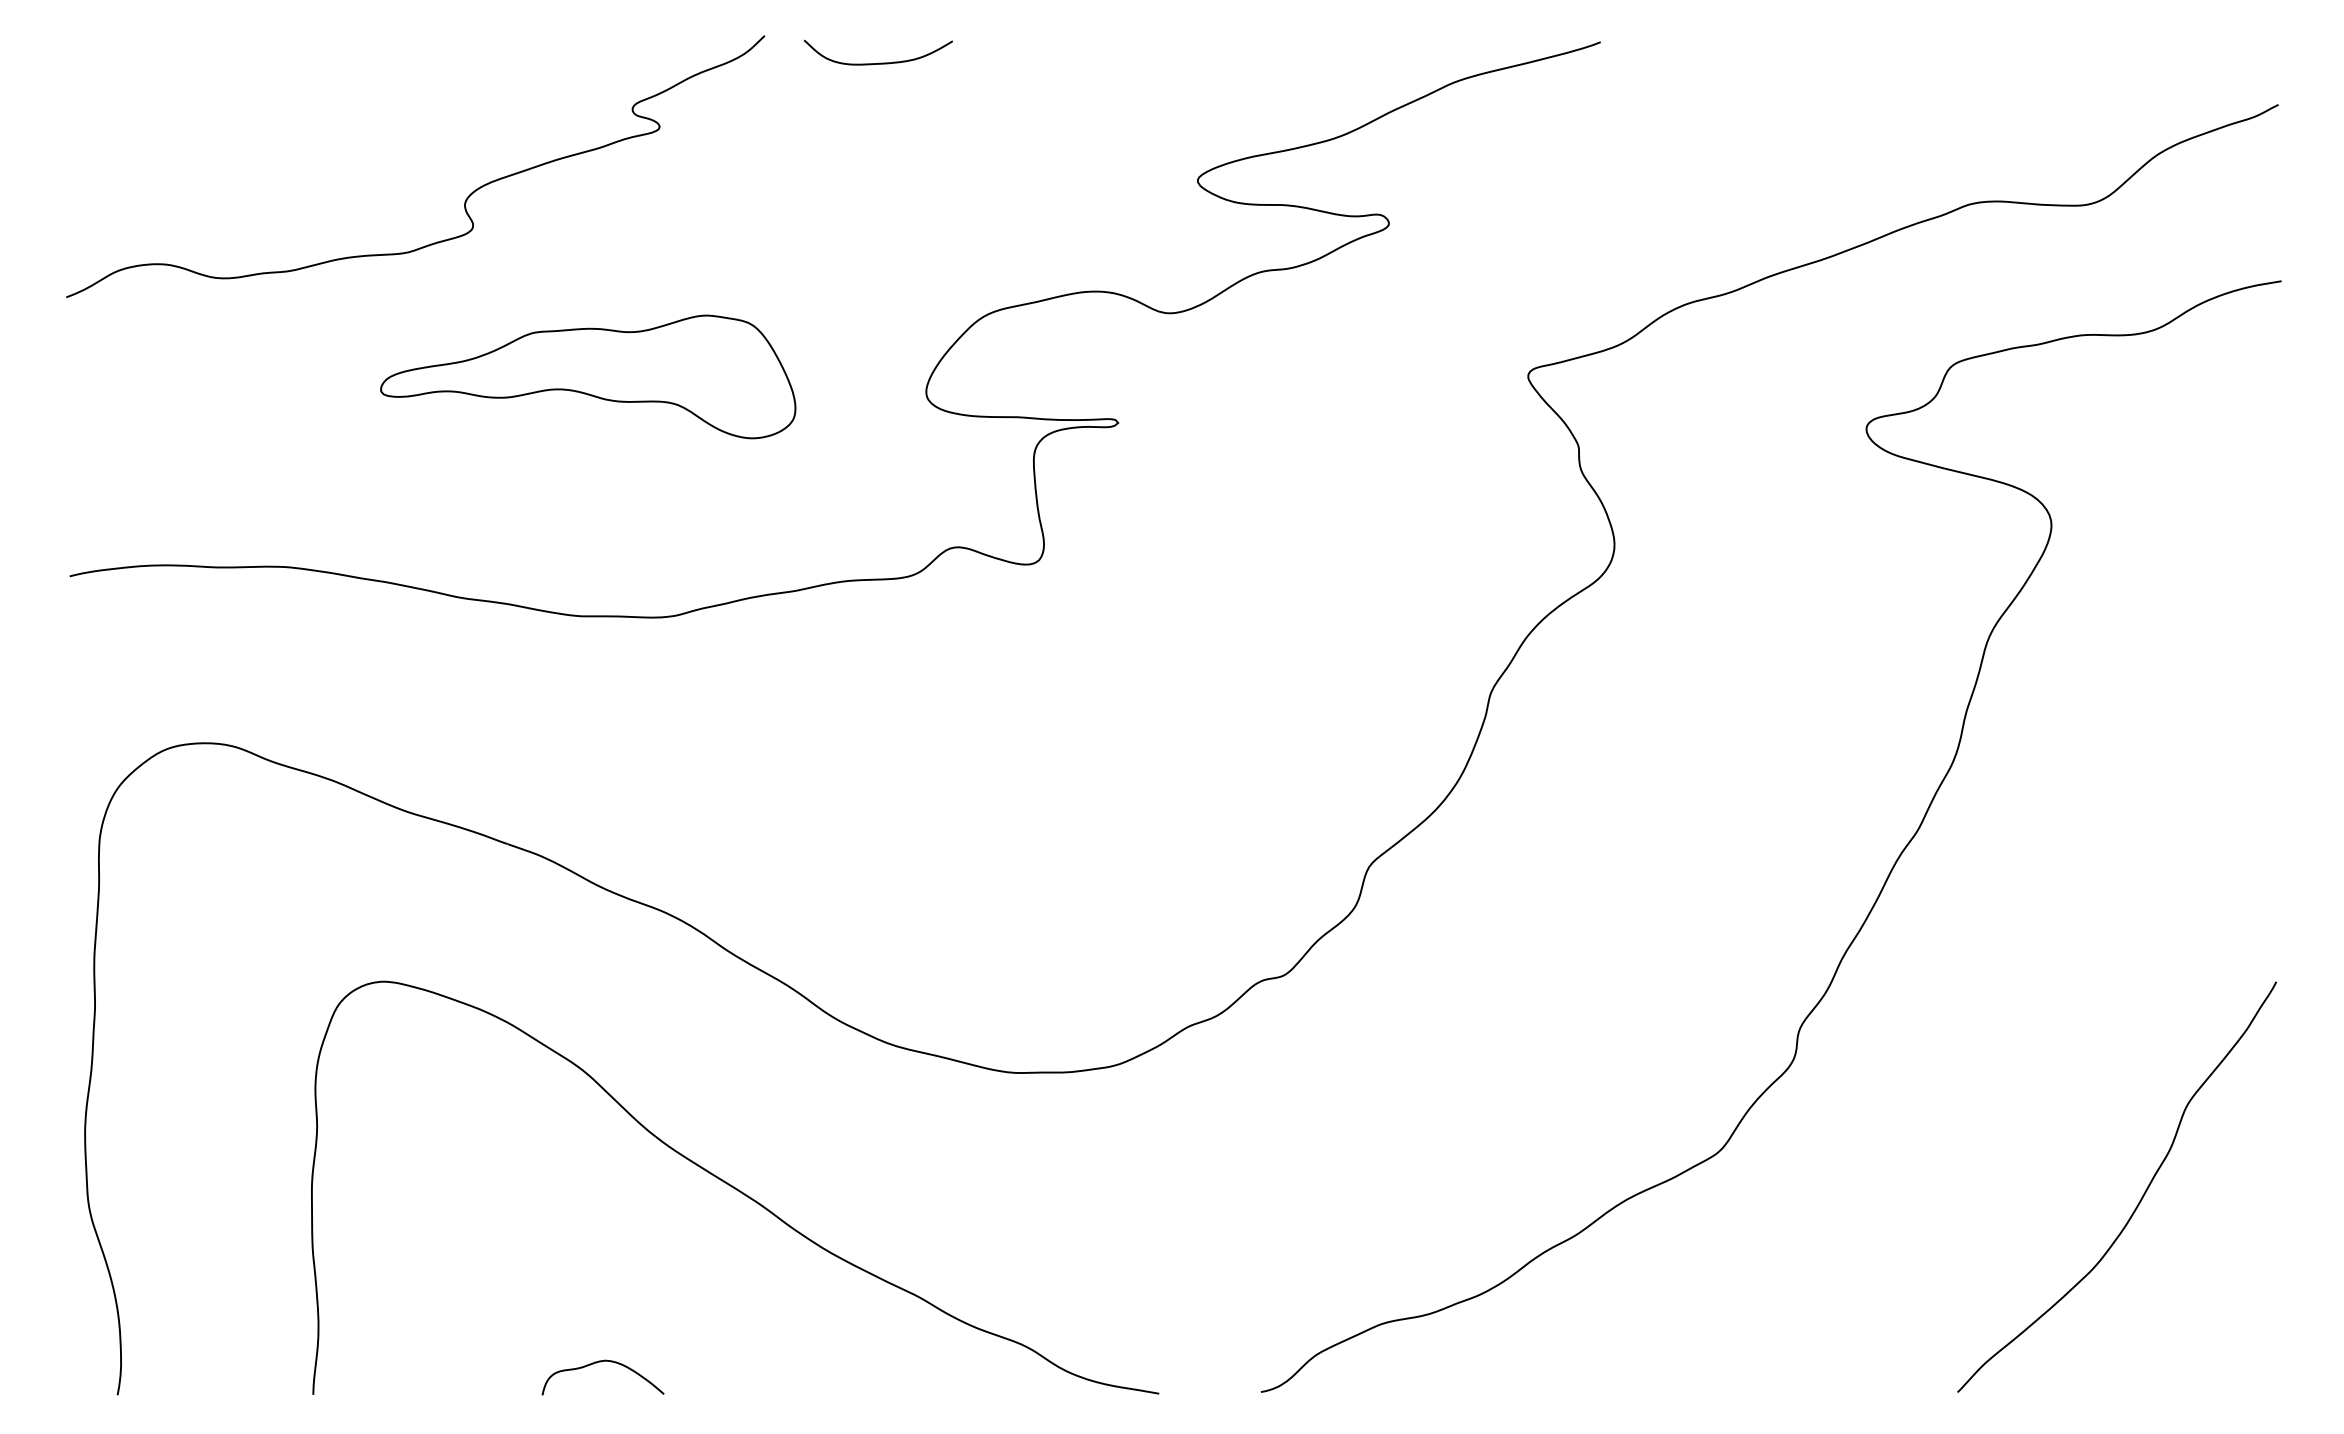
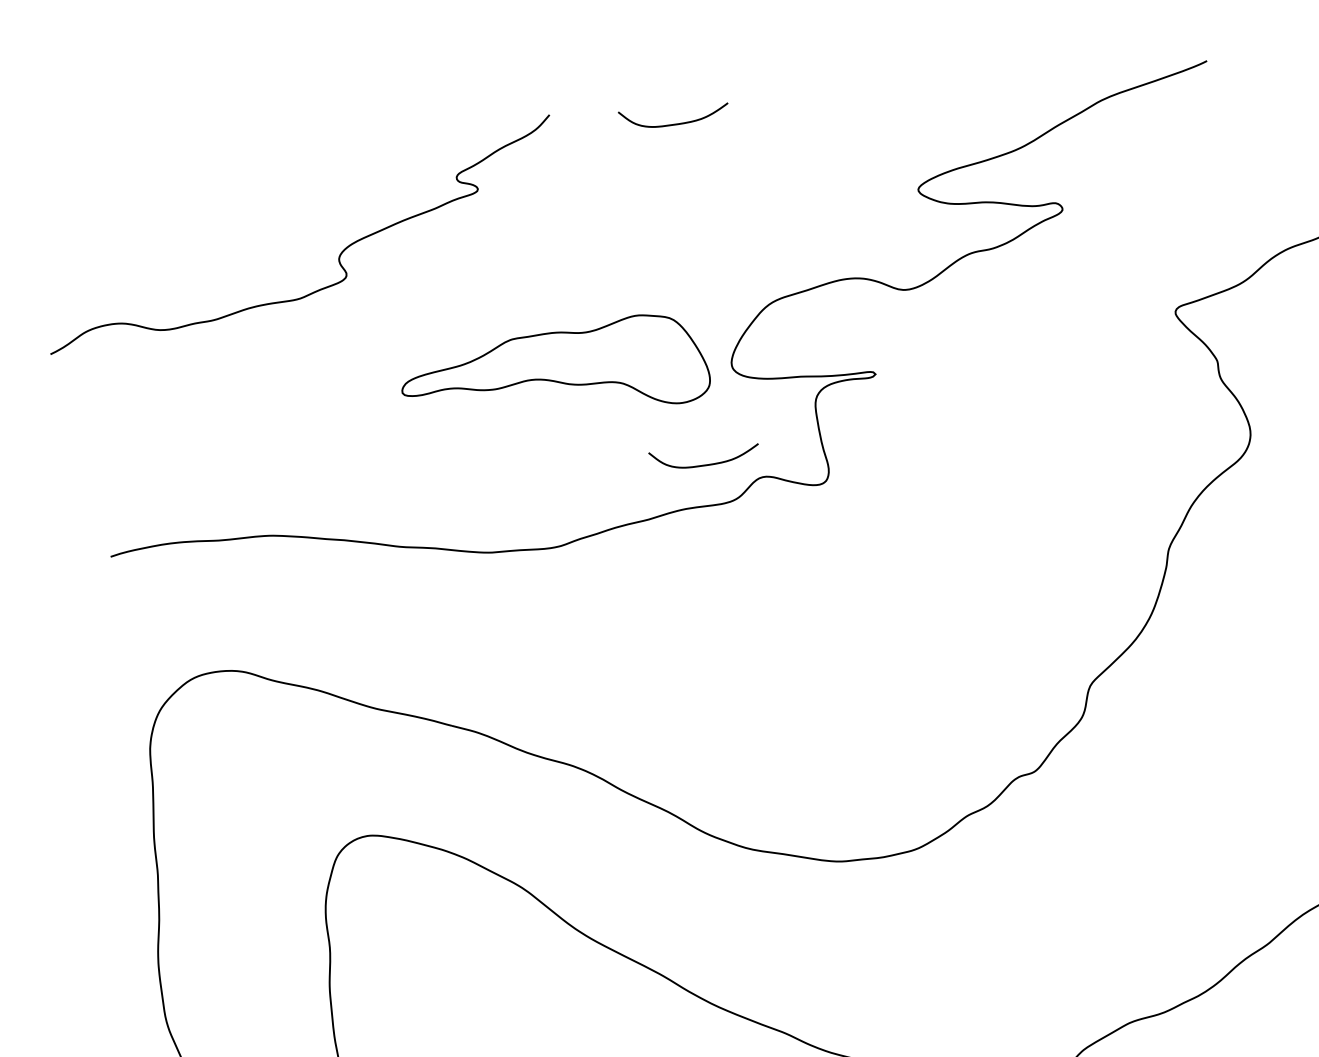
curve: (465, 199) -> (339, 255), moved
part: (588, 376) -> (554, 368), moved
curve: (879, 523) -> (705, 464), added

